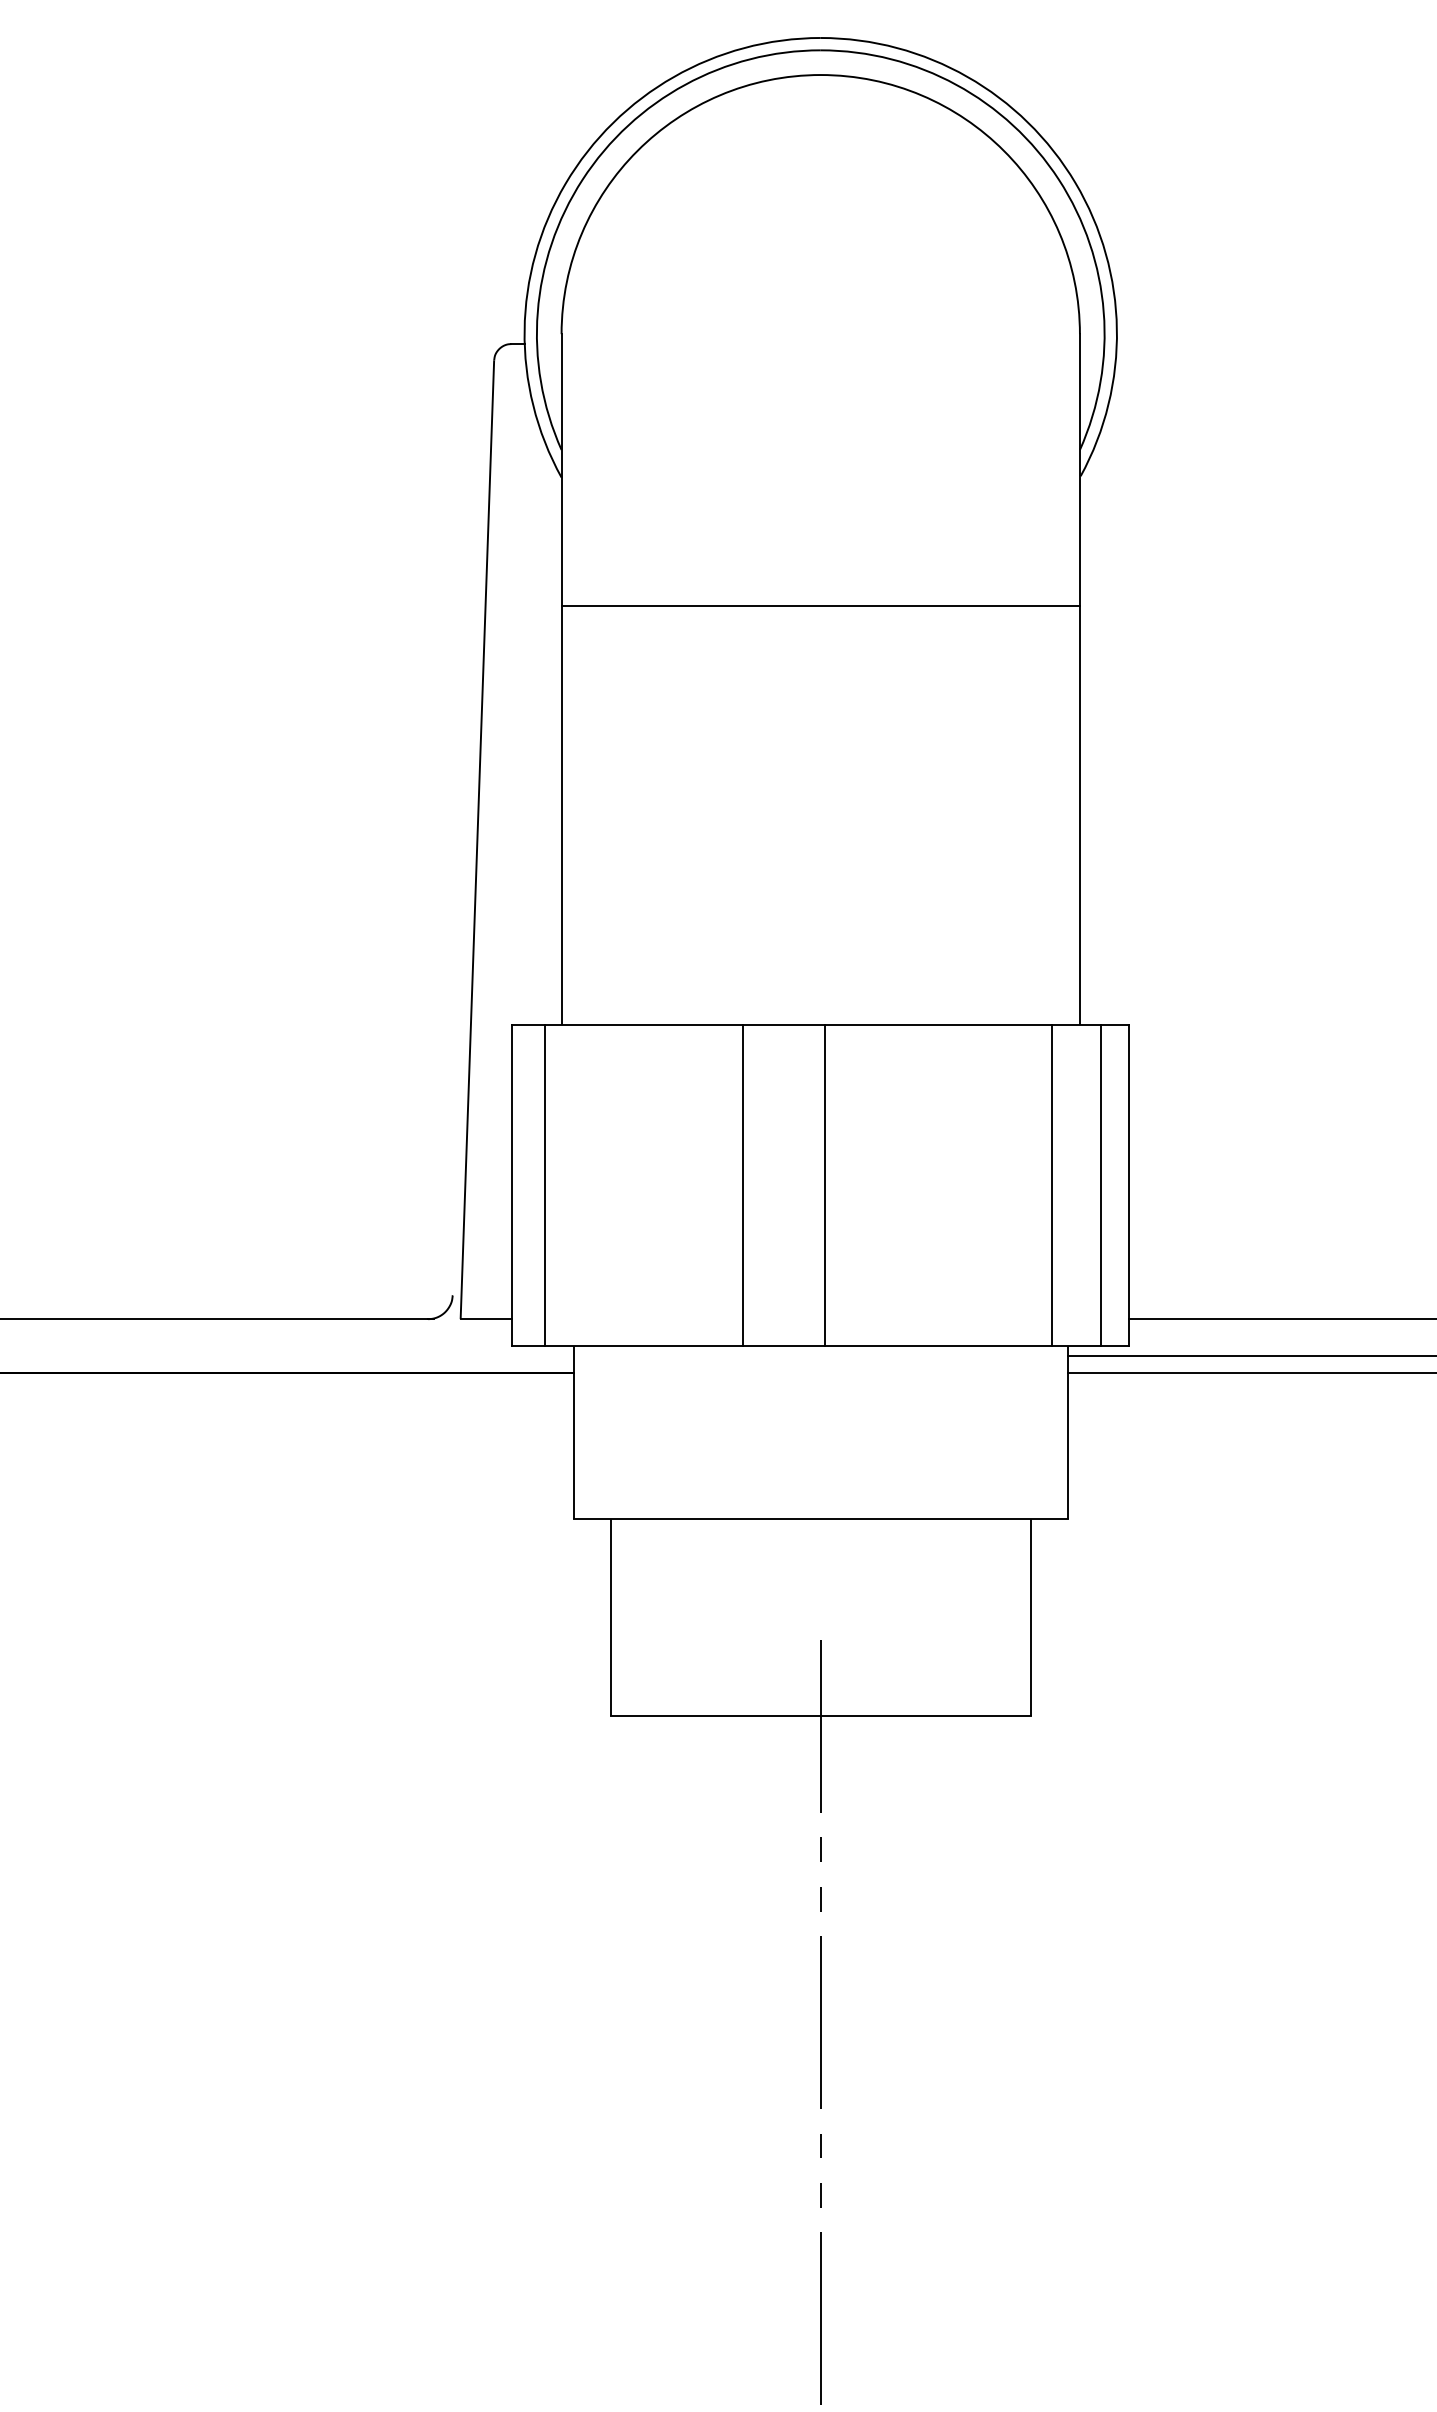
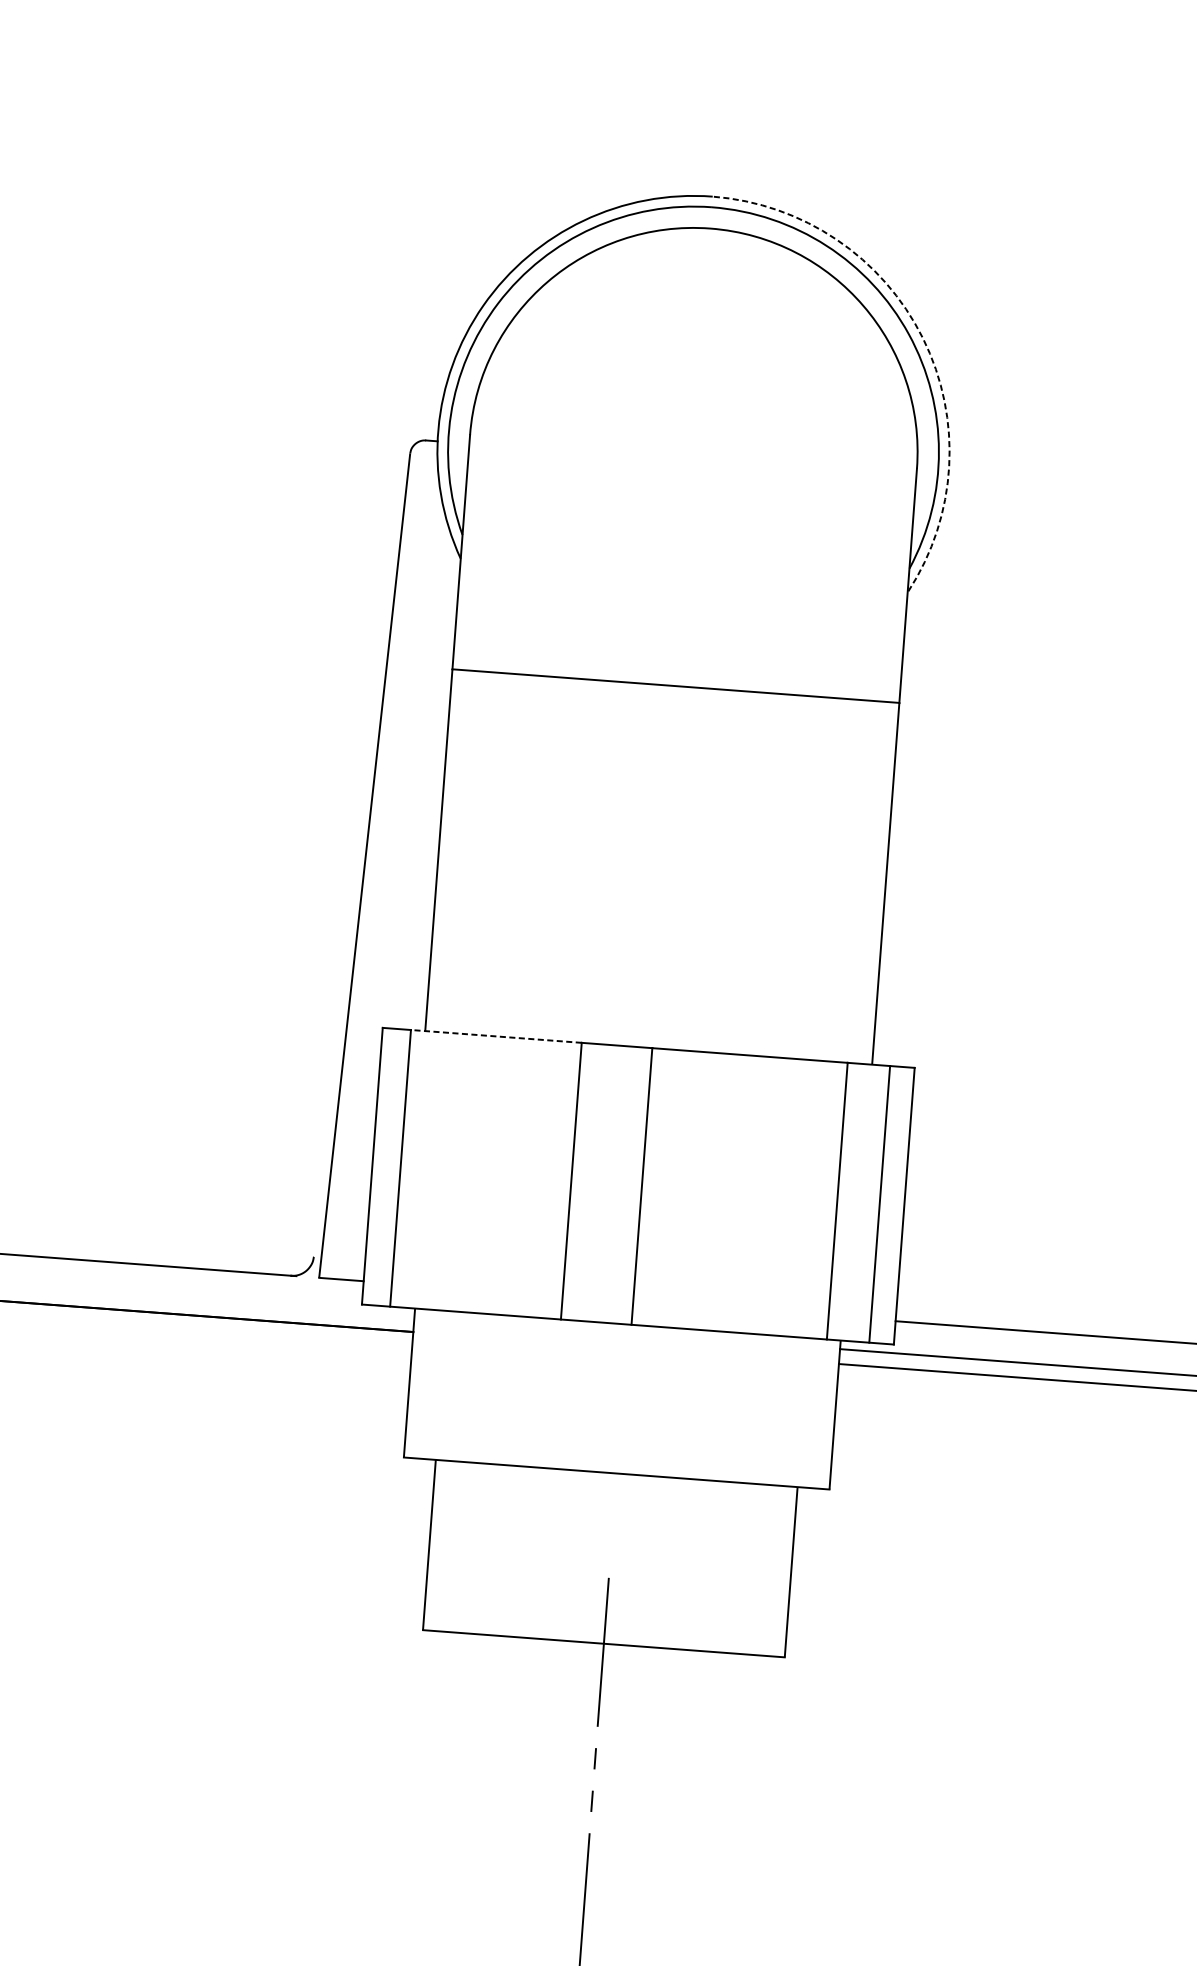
arc: (1075, 183) -> (922, 338), solid -> dashed
line: (643, 1025) -> (495, 1036), solid -> dashed

